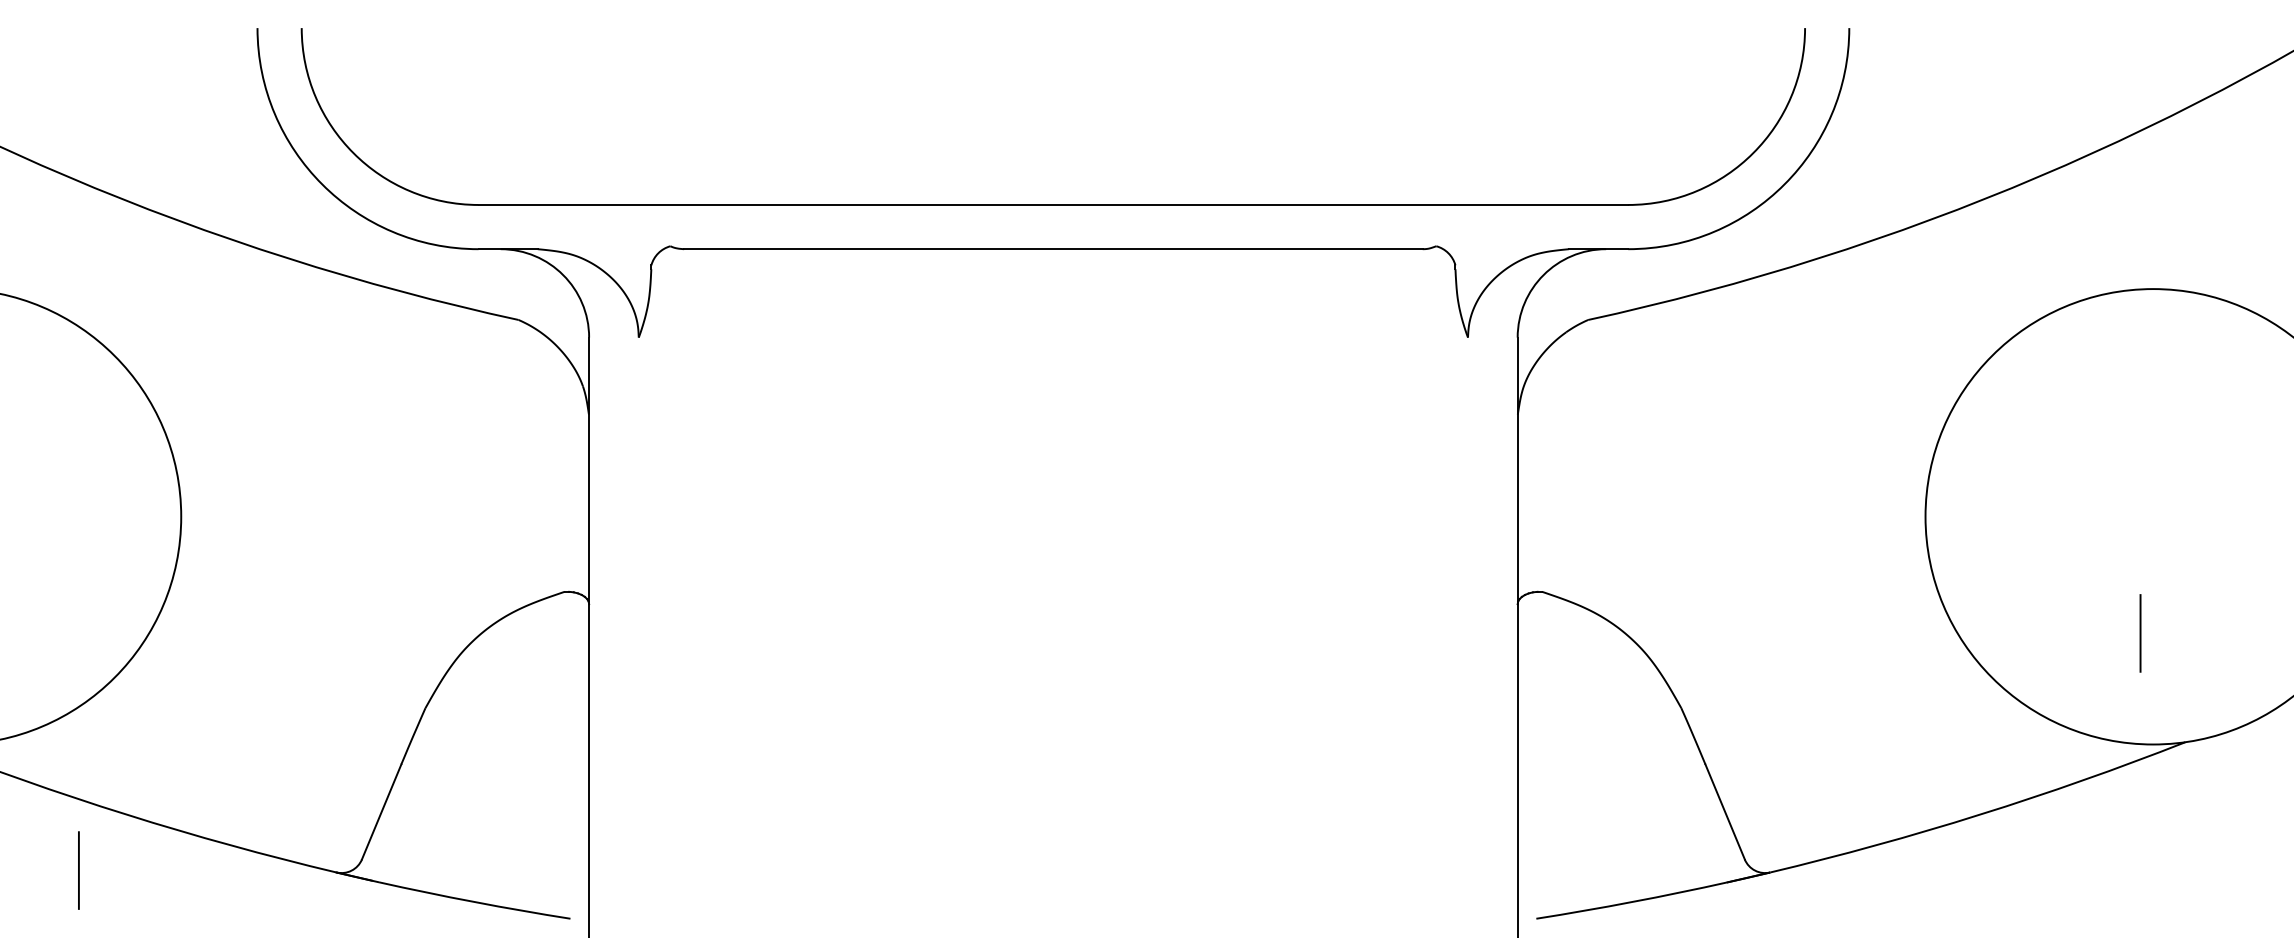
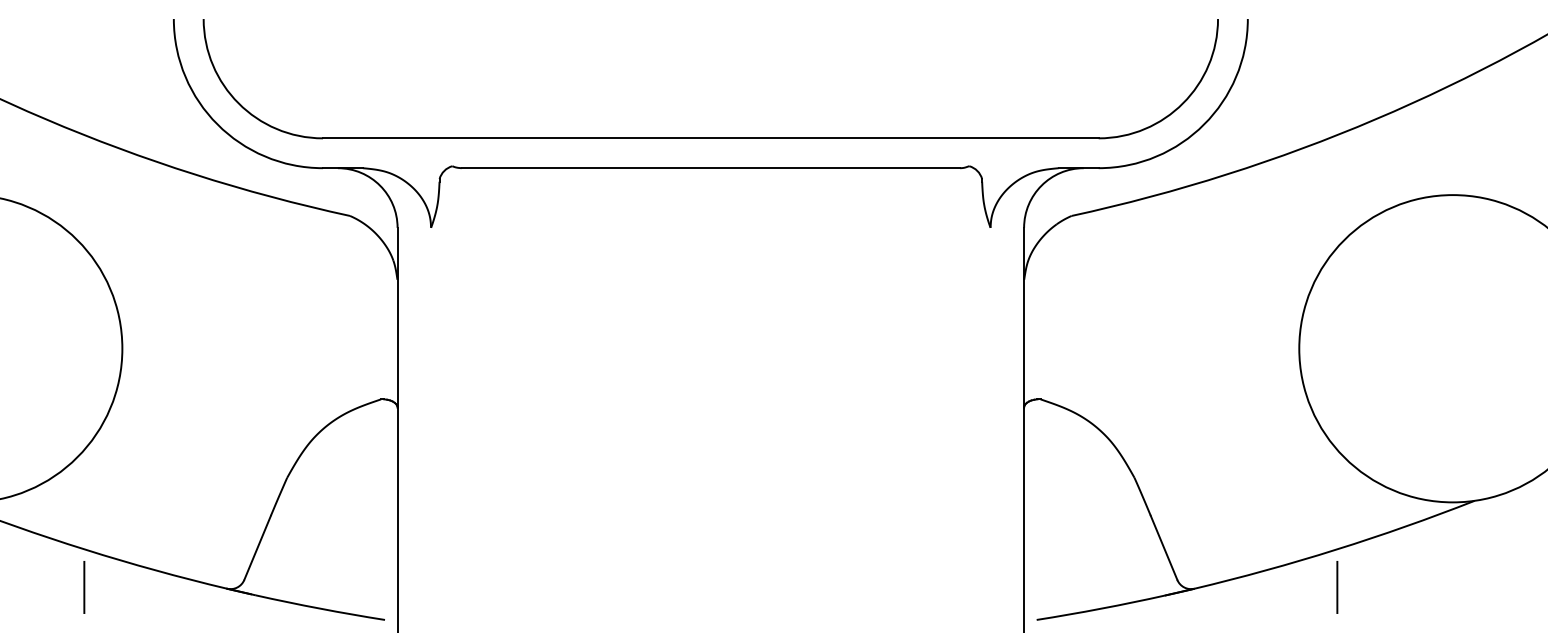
line: (2140, 633) -> (1337, 587), moved
line: (79, 870) -> (84, 587), moved

